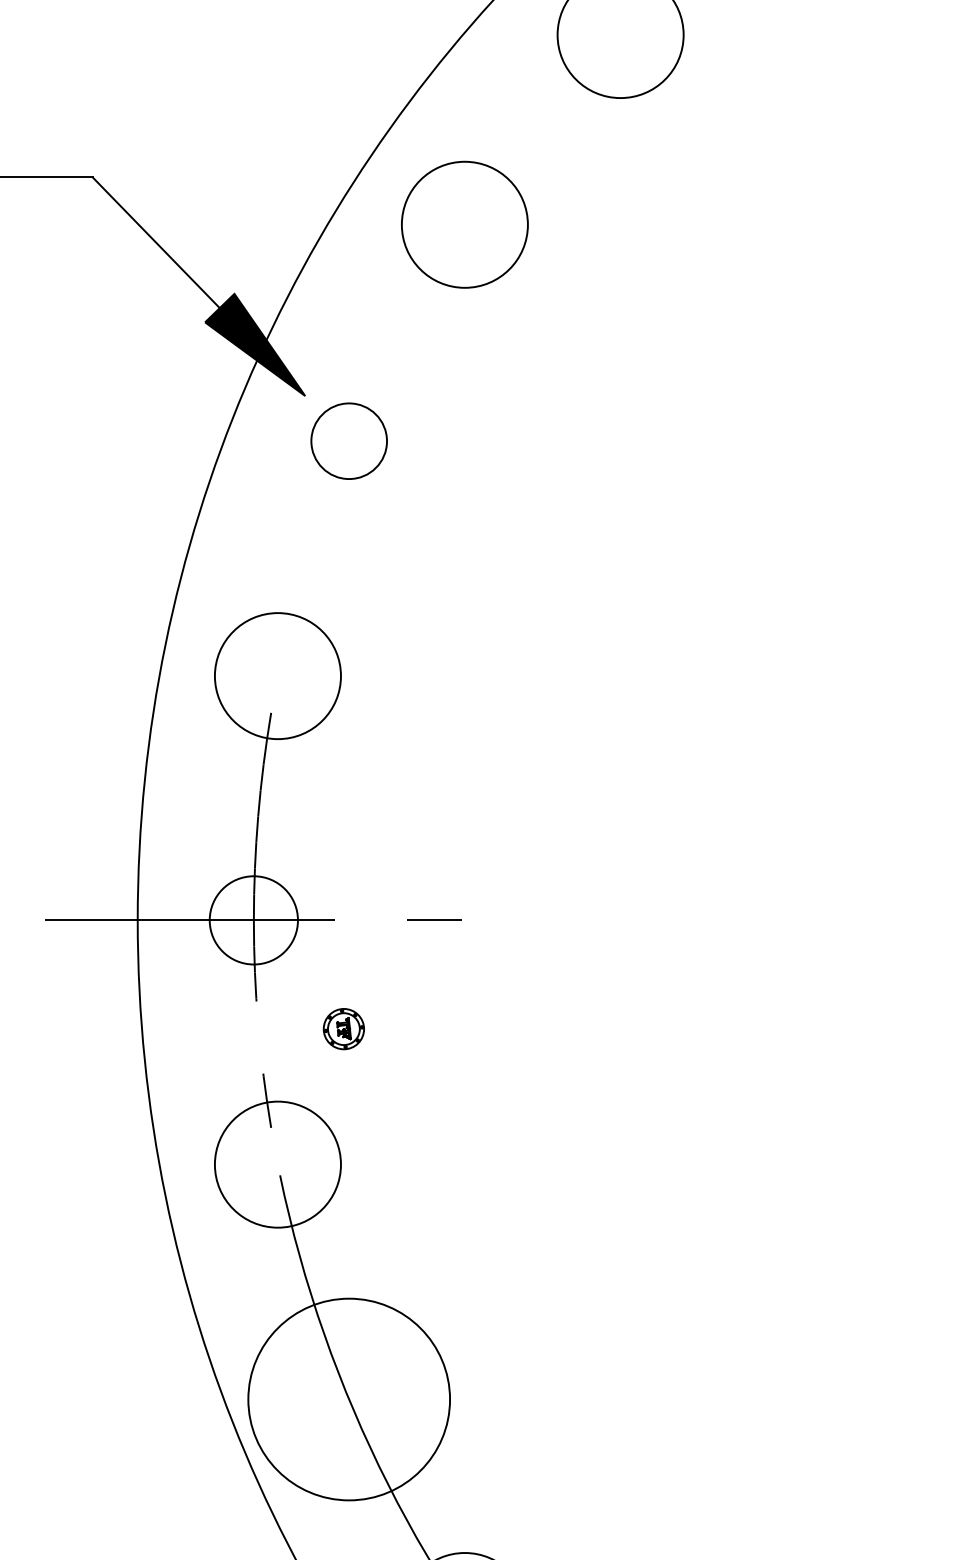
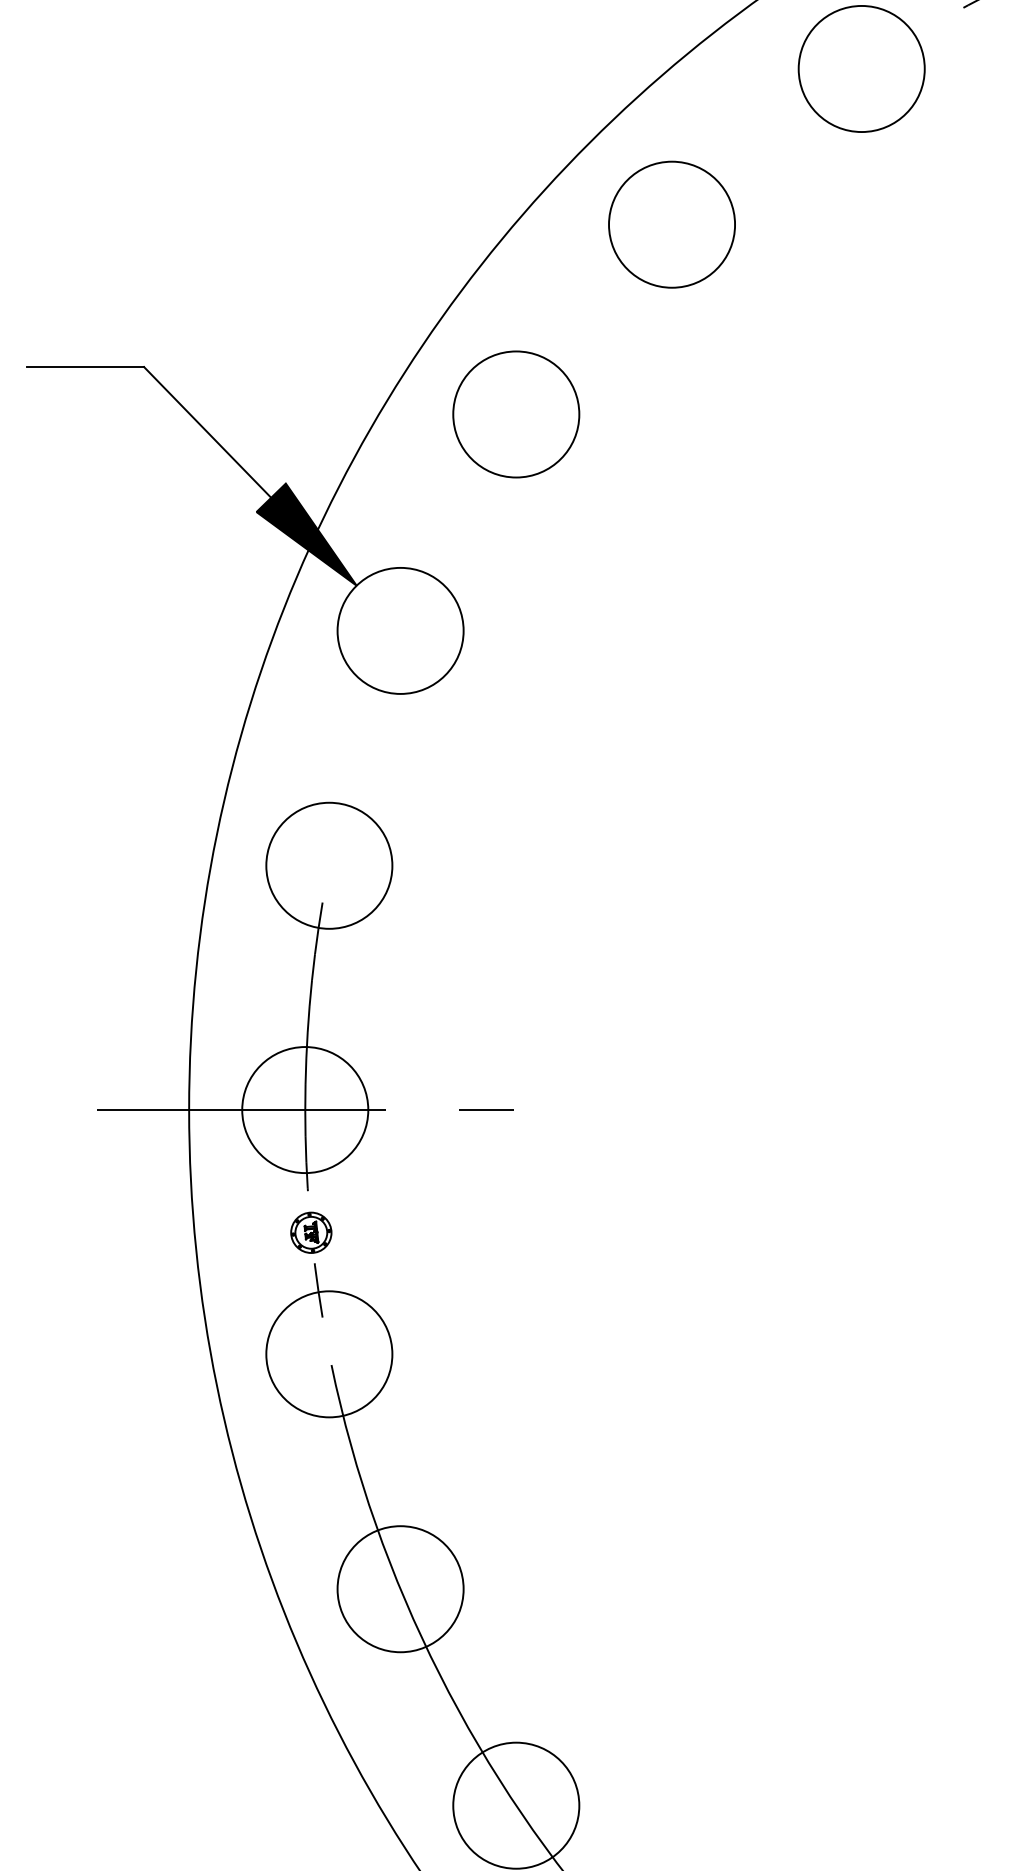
circle: (349, 440) -> (400, 630), size x1.67
circle: (254, 920) -> (305, 1110), size x1.43
part: (344, 1028) -> (311, 1232), moved
circle: (349, 1399) -> (400, 1589), size x0.62

